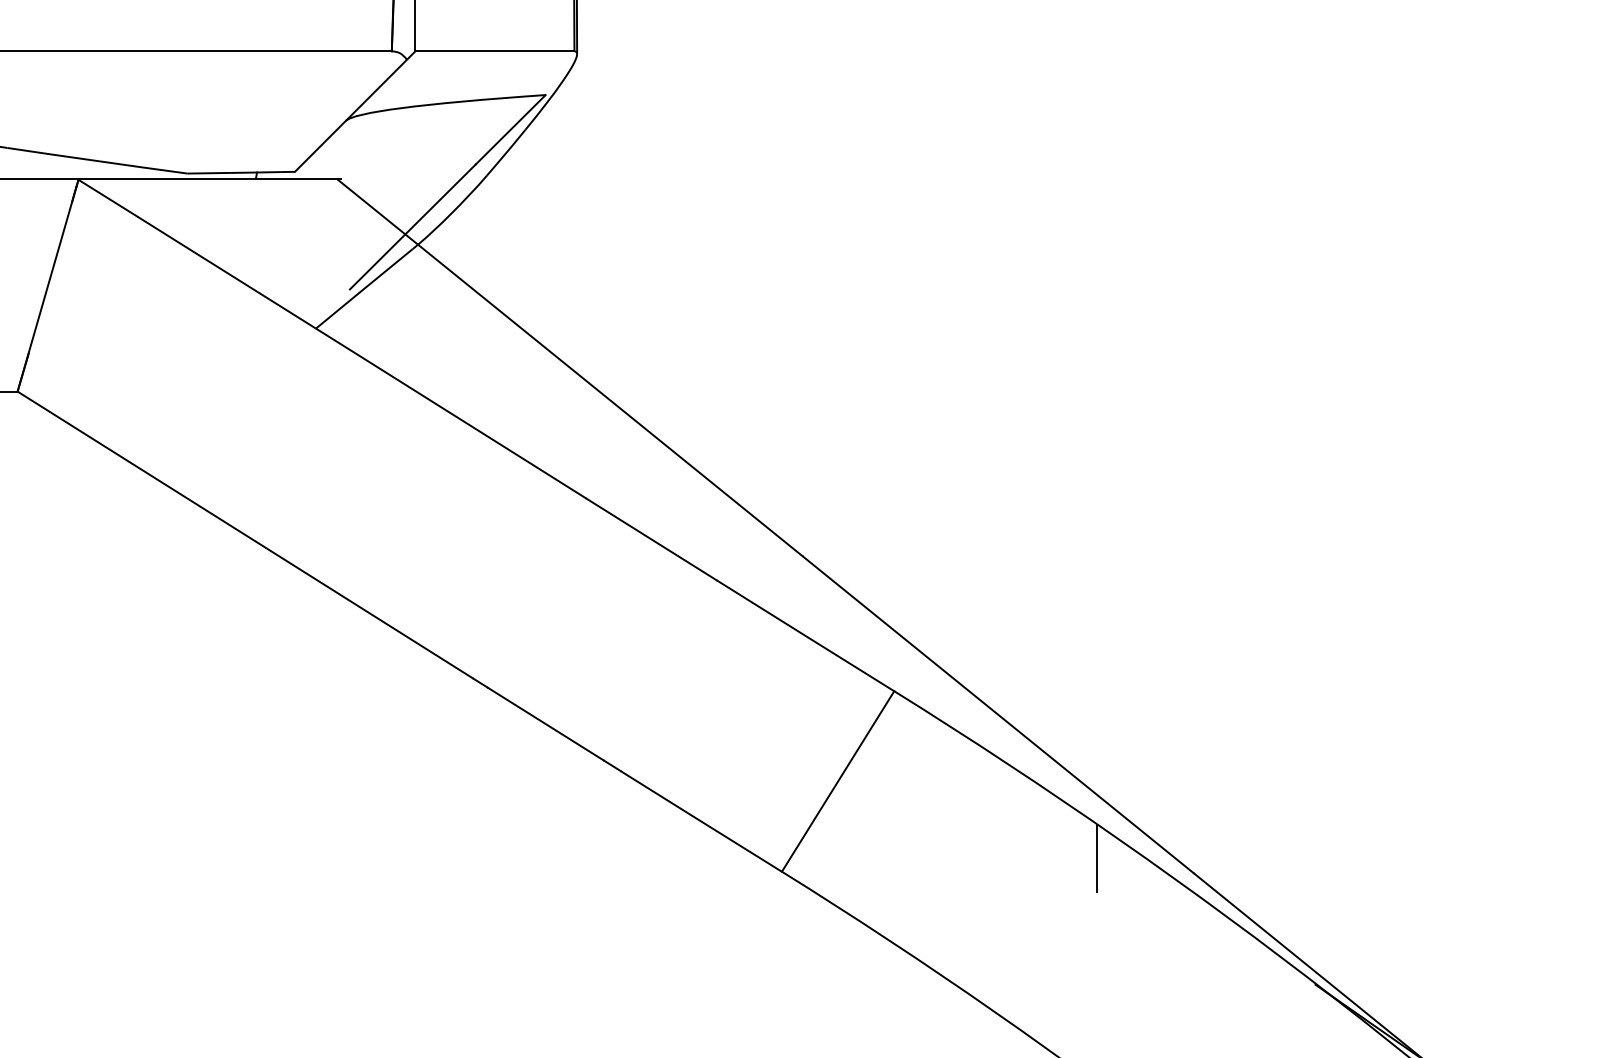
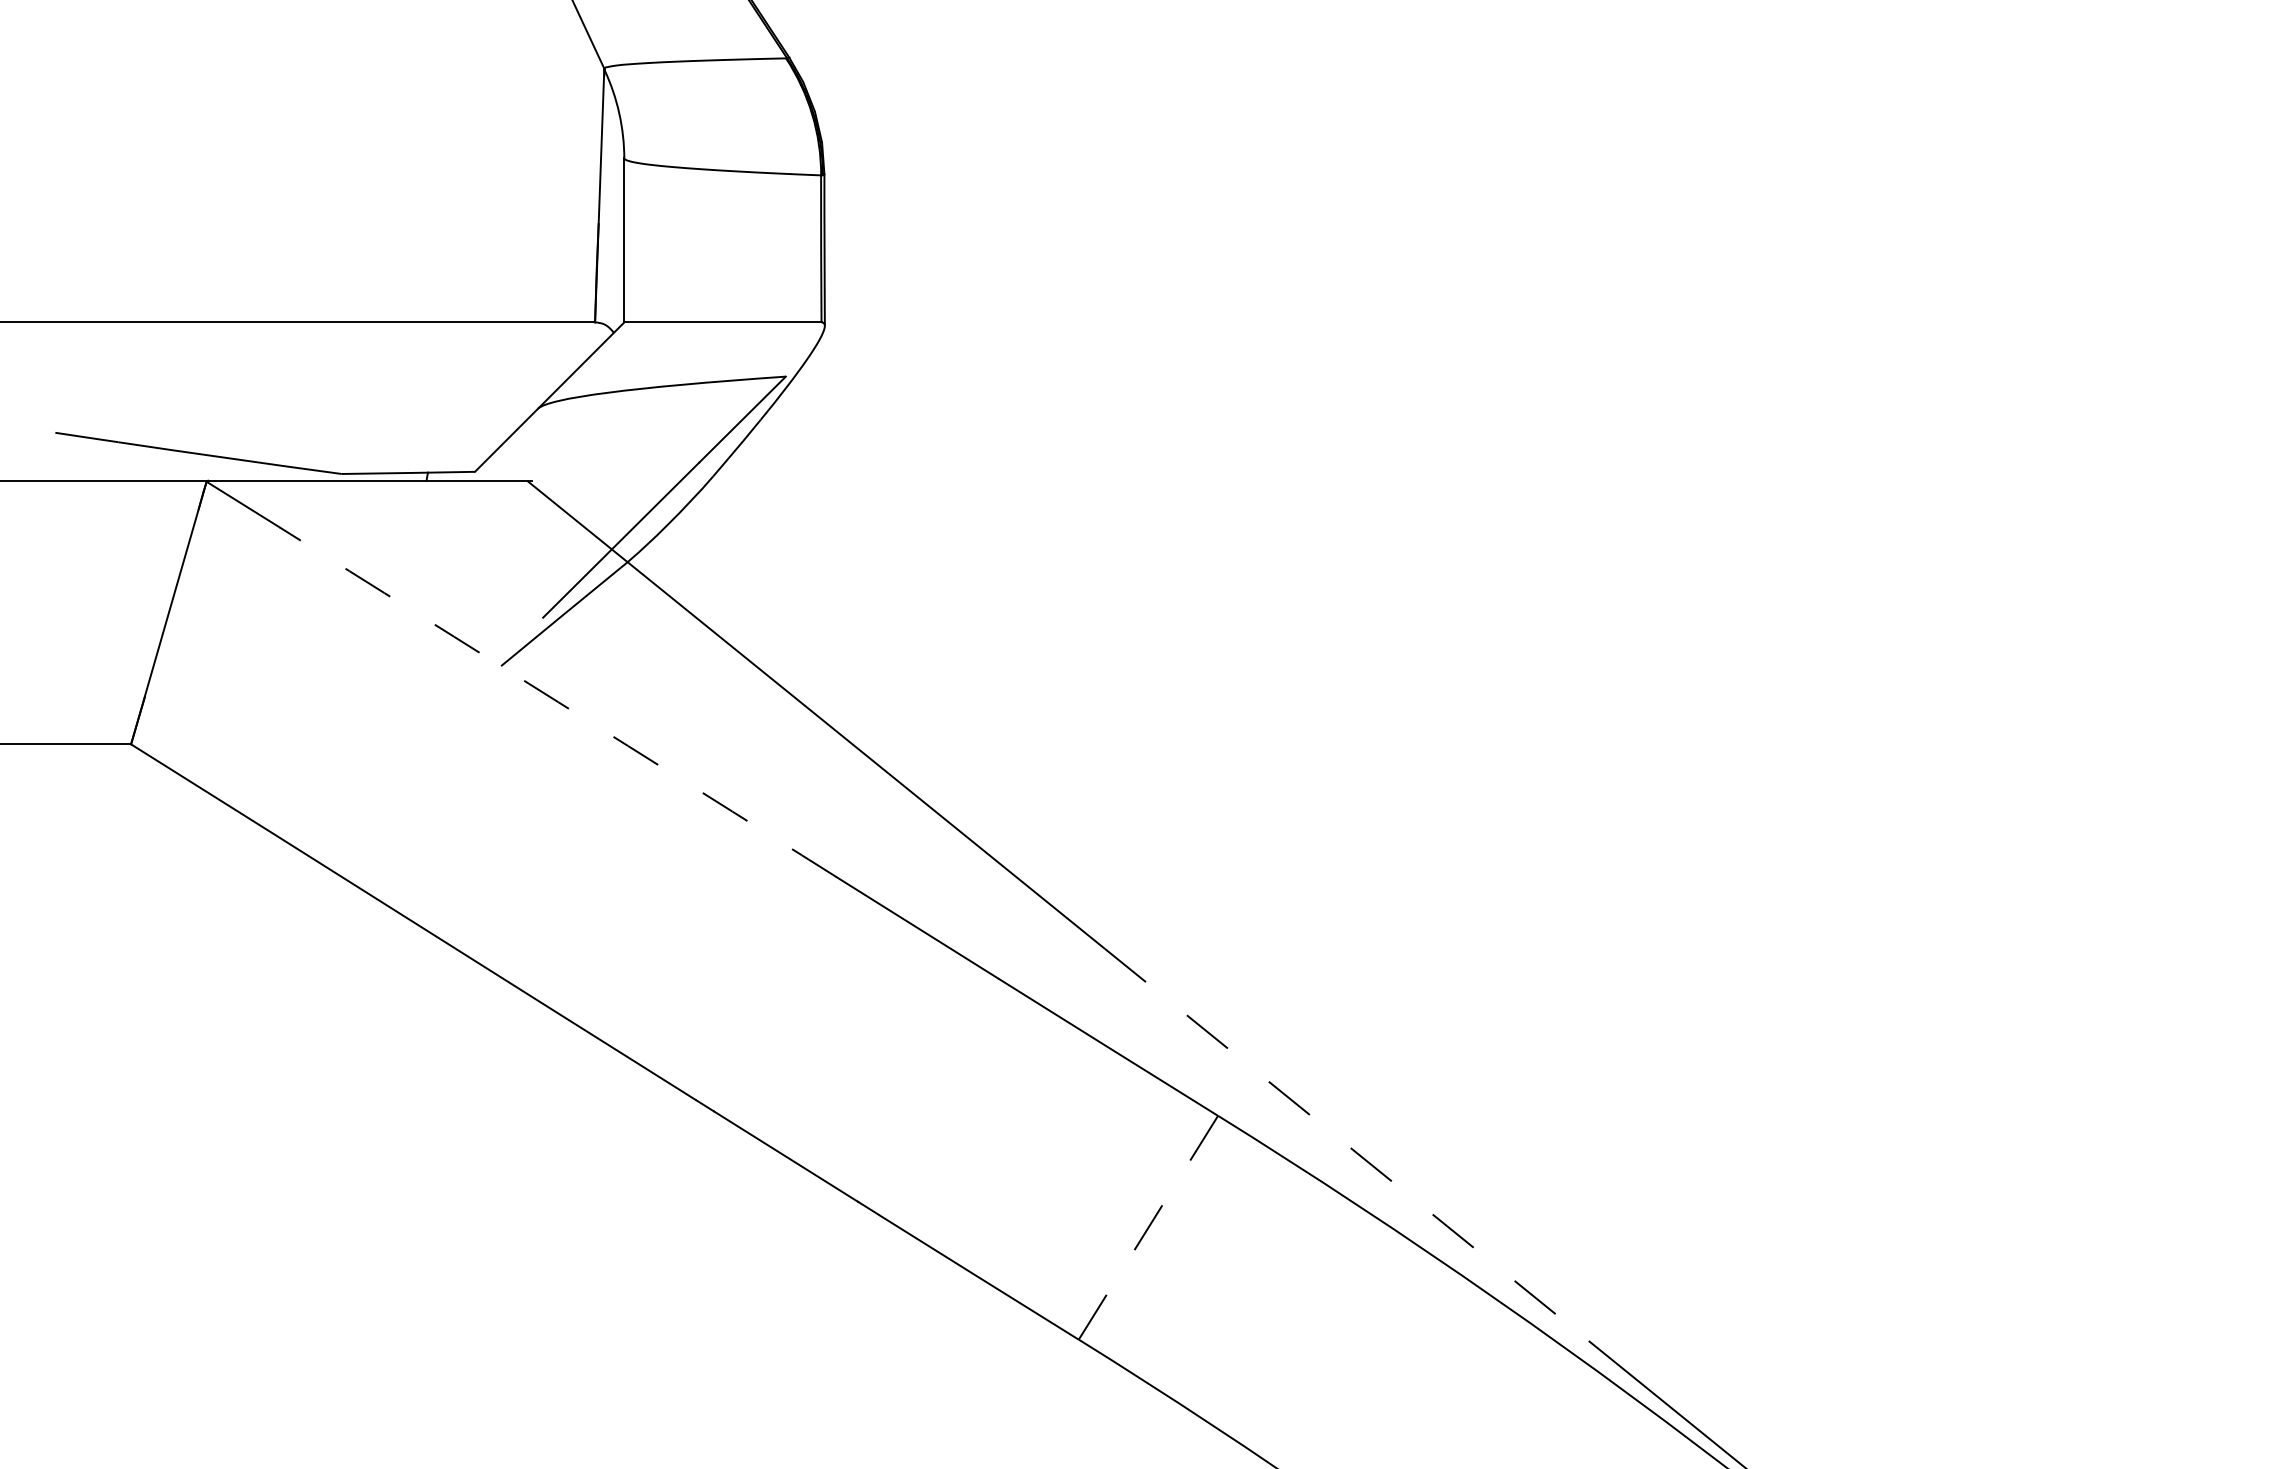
arc: (362, 357) -> (558, 702), solid -> dashed
line: (998, 715) -> (1347, 1145), solid -> dashed
line: (838, 781) -> (1148, 1227), solid -> dashed
line: (1097, 858) -> (1469, 1323), removed

